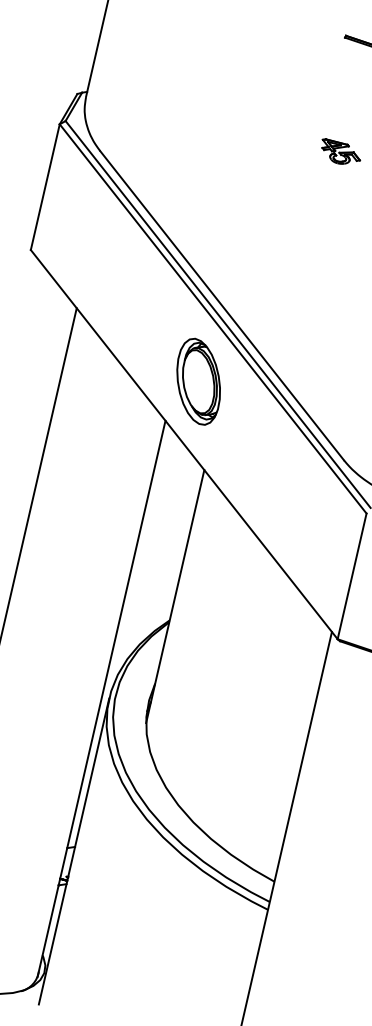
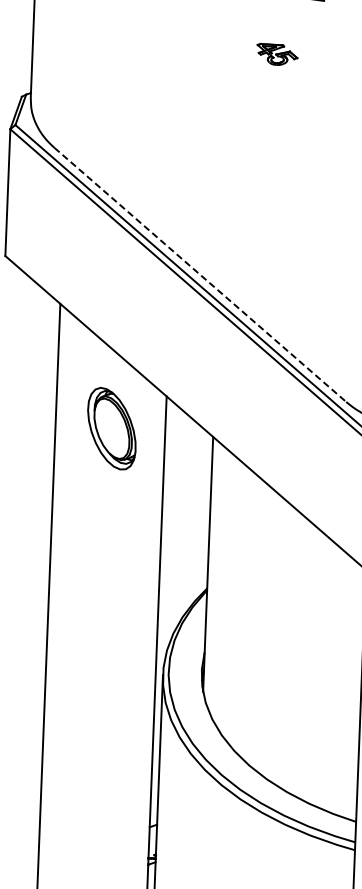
part: (341, 151) -> (277, 52), moved
line: (222, 305) -> (200, 274), solid -> dashed
part: (198, 381) -> (111, 428), moved

